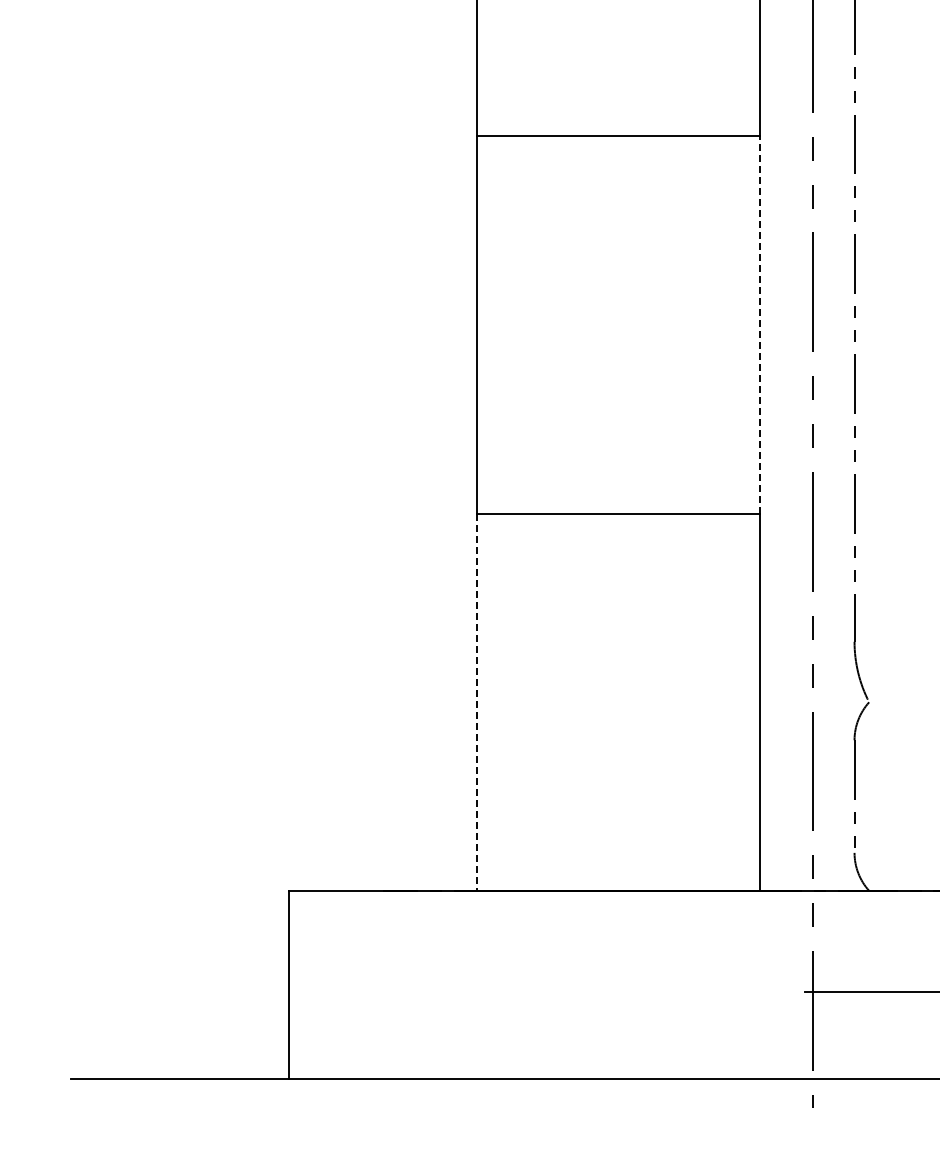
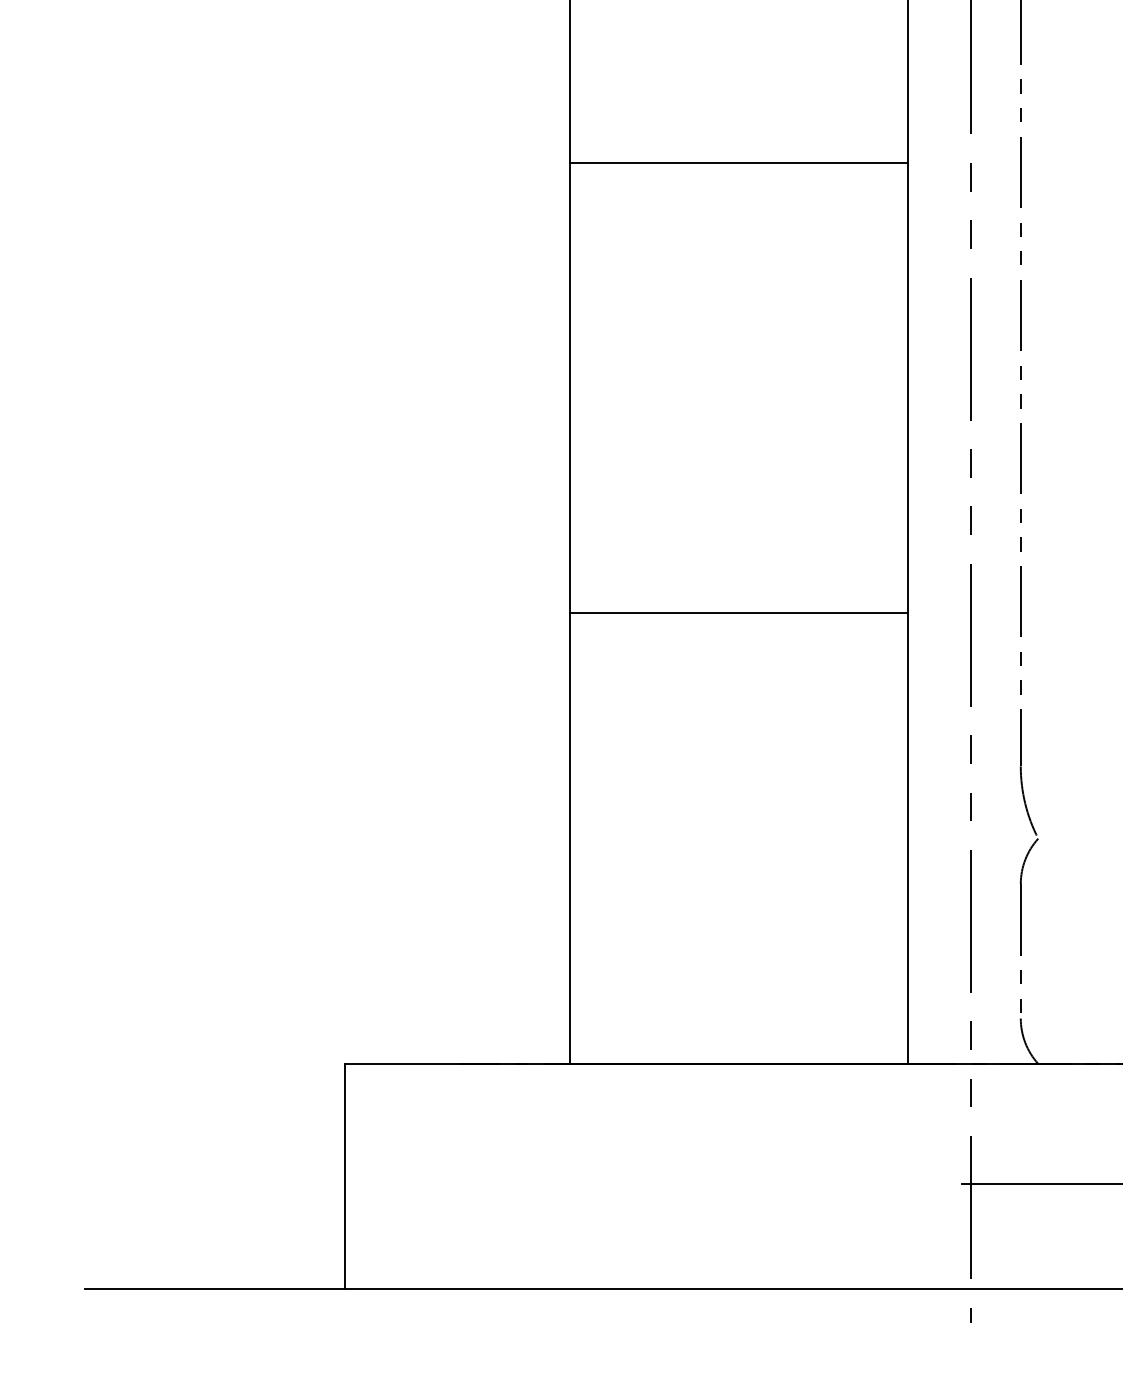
line: (760, 324) -> (908, 387), dashed -> solid
line: (477, 702) -> (570, 838), dashed -> solid

